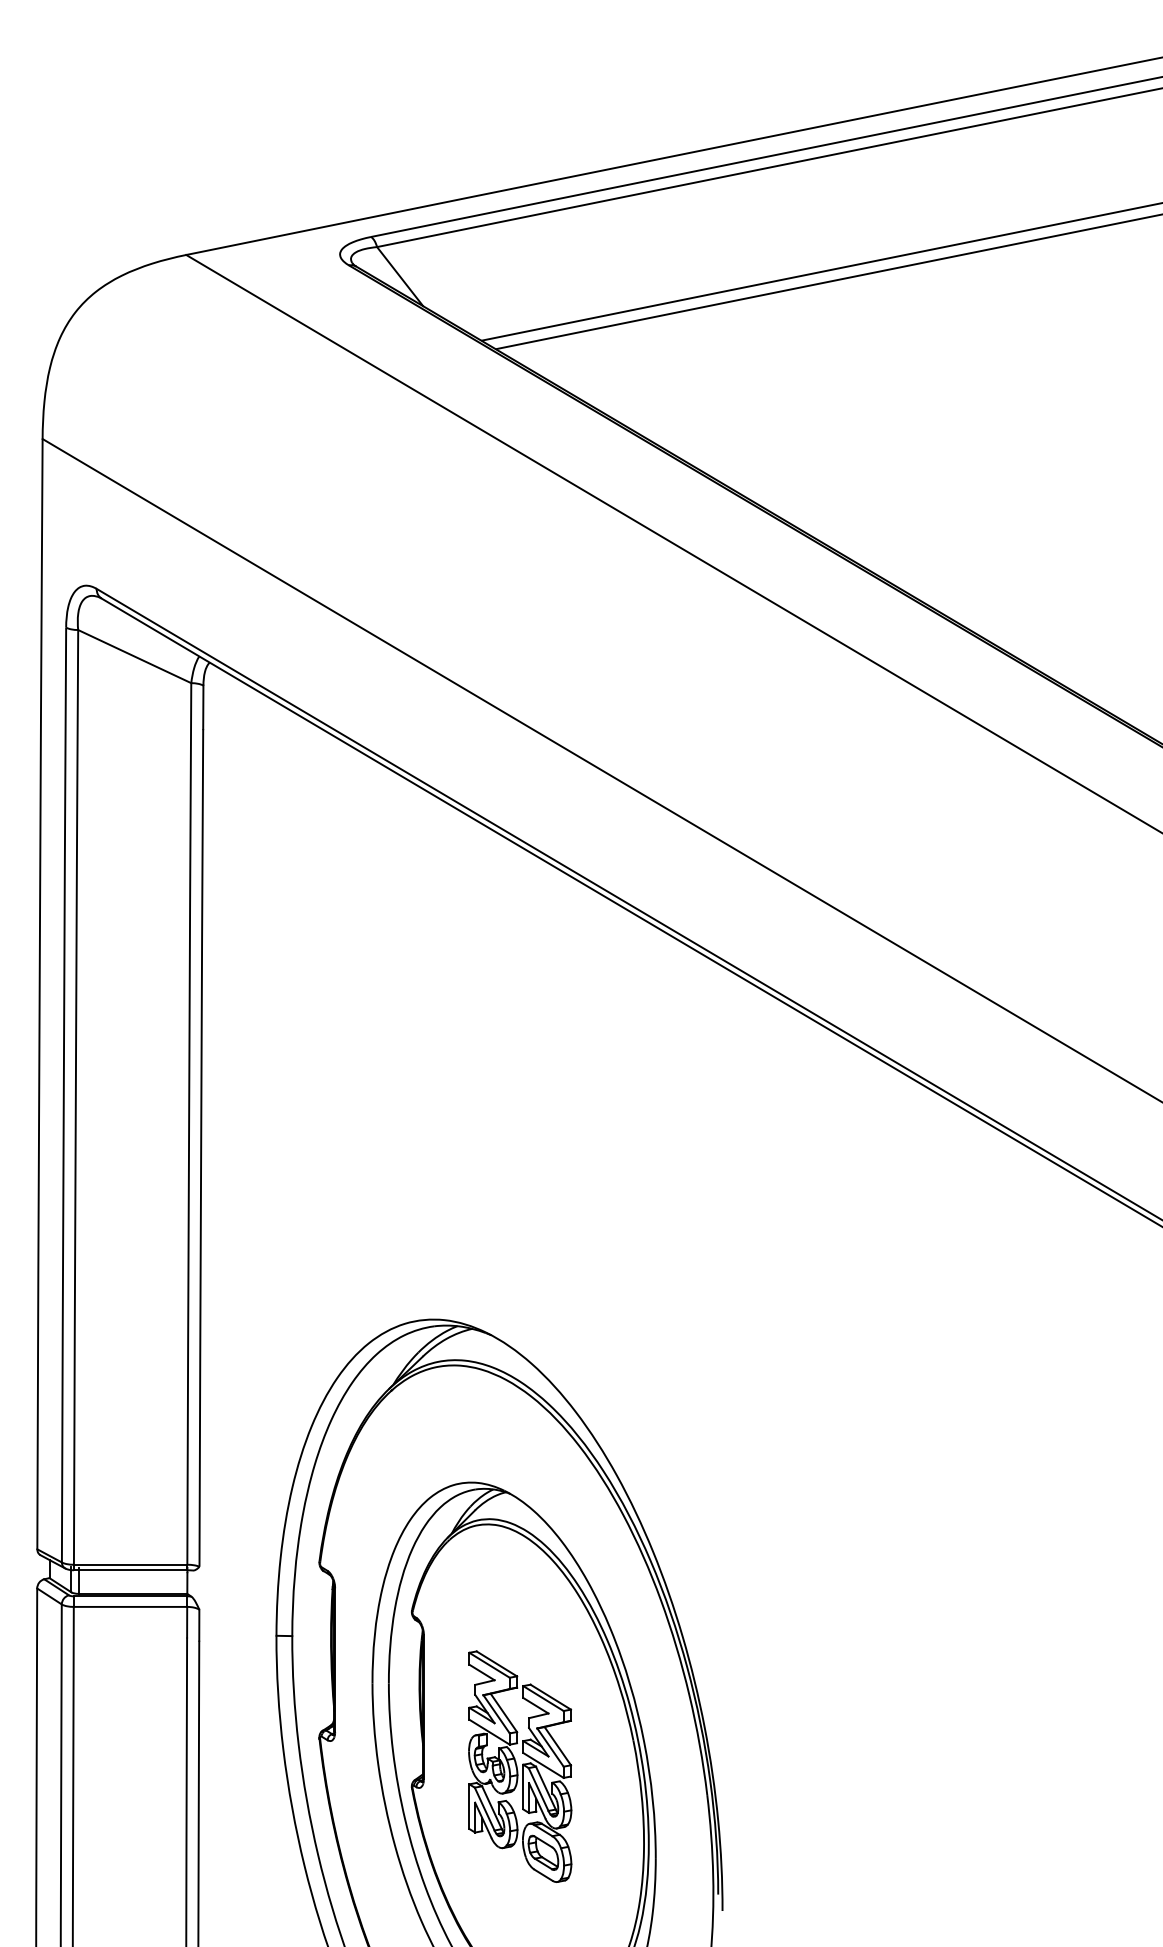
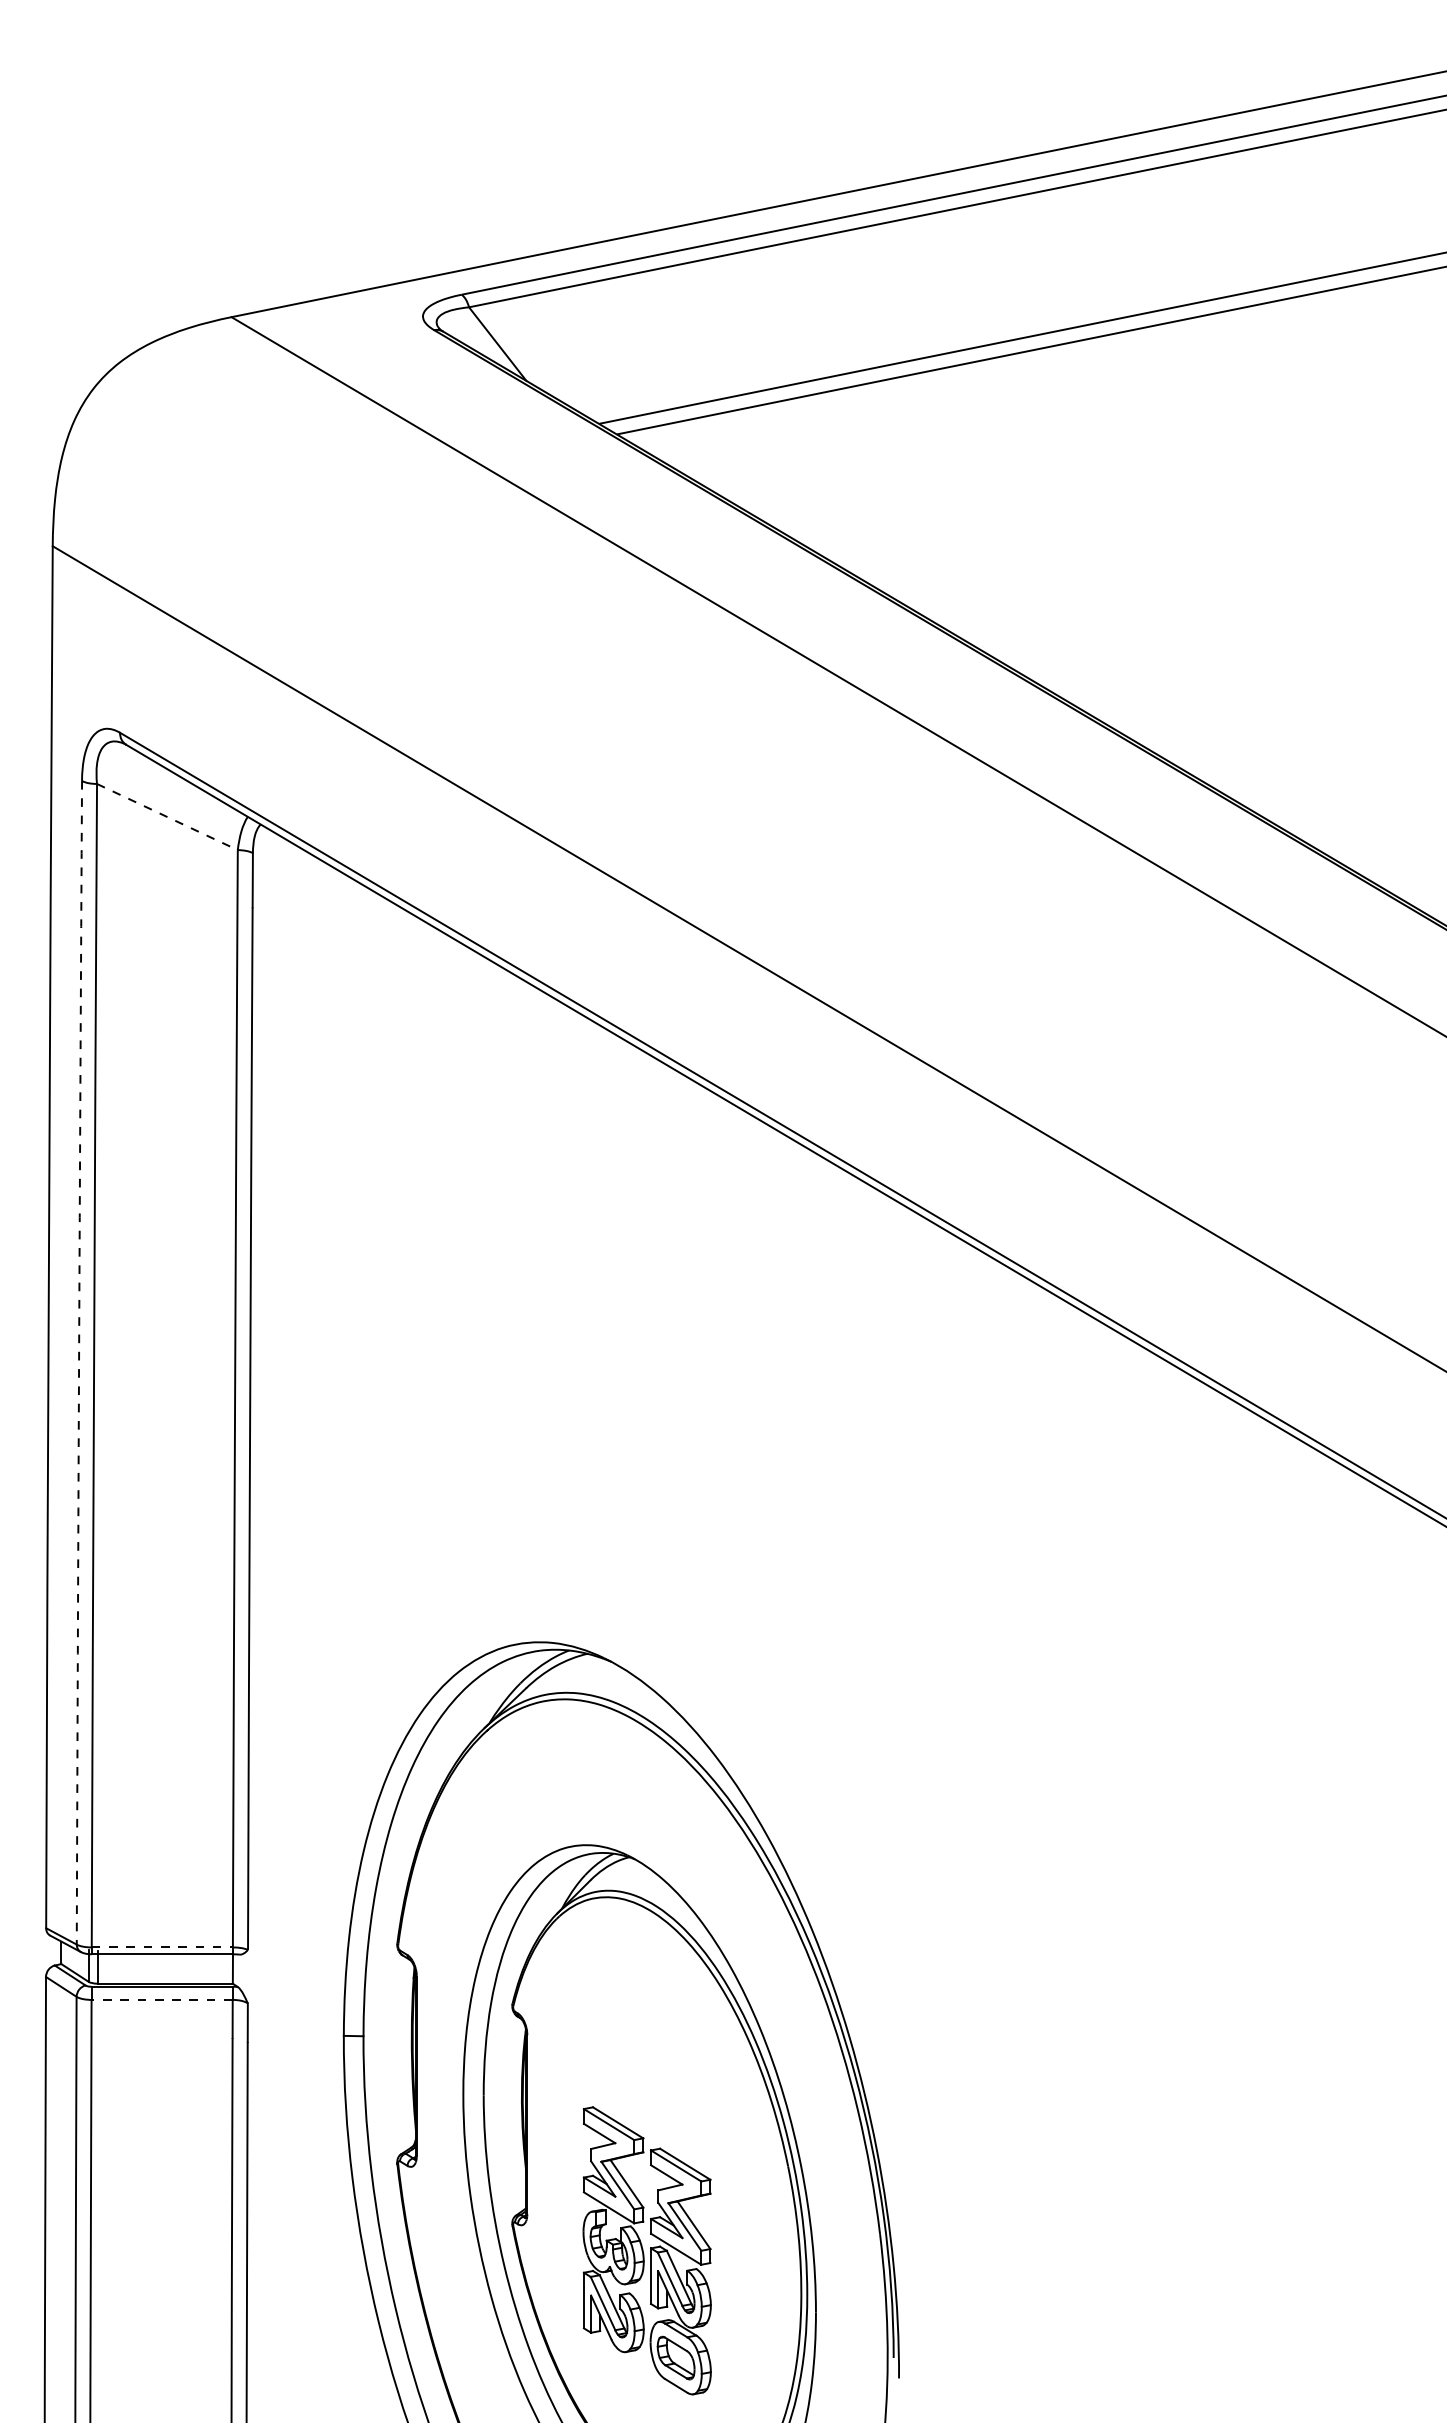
line: (134, 656) -> (167, 817), solid -> dashed
arc: (64, 1094) -> (79, 1362), solid -> dashed
line: (130, 1564) -> (162, 1947), solid -> dashed
line: (130, 1606) -> (162, 1999), solid -> dashed
part: (519, 1766) -> (646, 2250), moved

